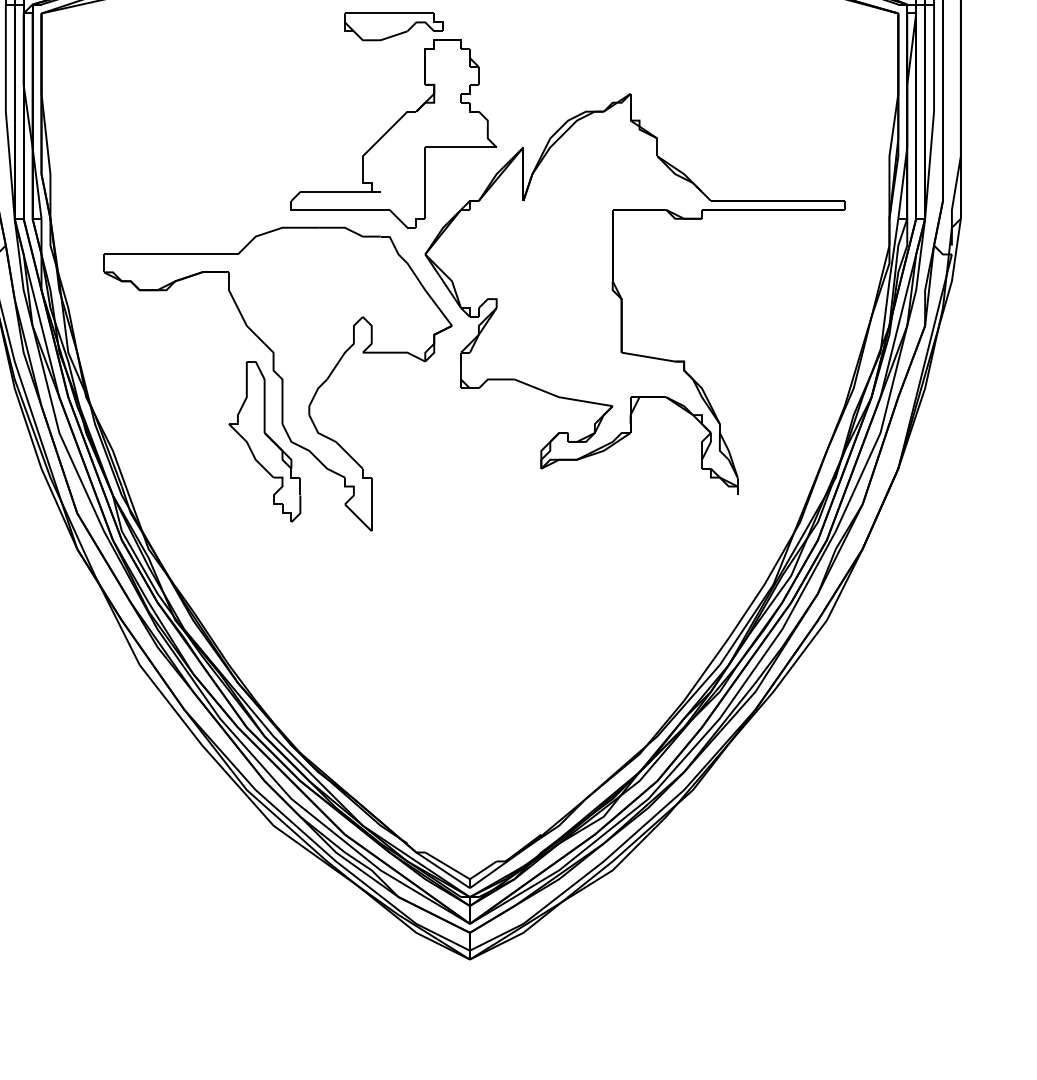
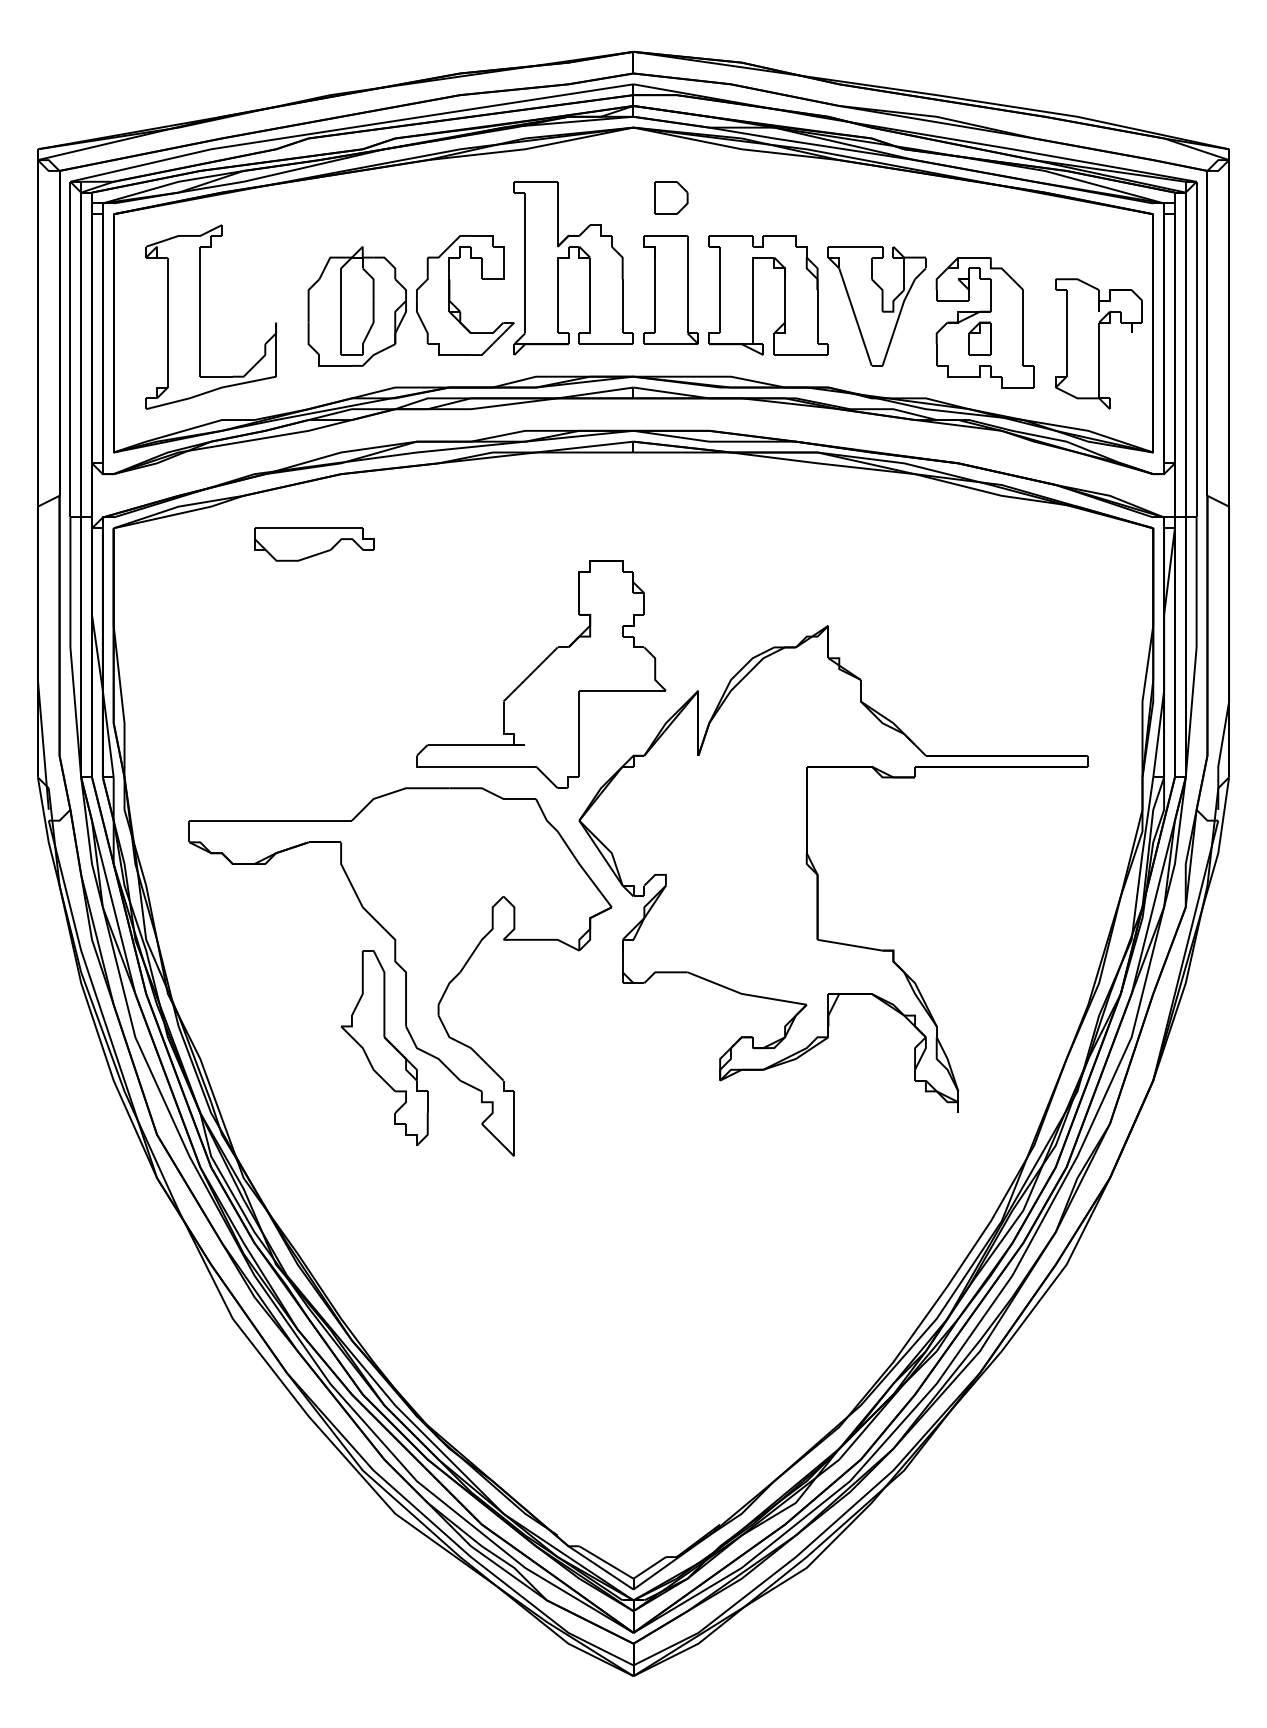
part: (394, 26) -> (314, 544), moved

